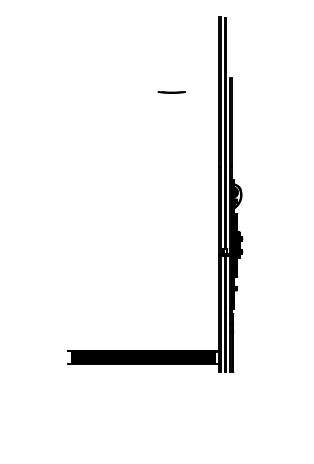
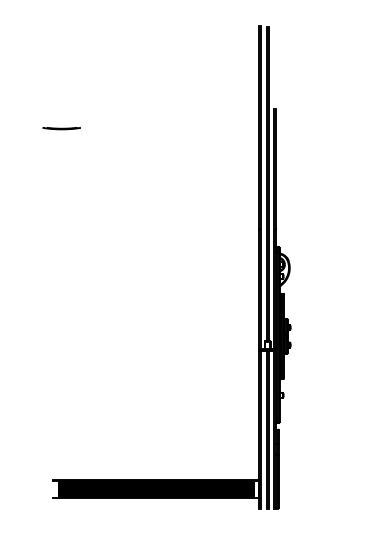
line: (171, 92) -> (61, 128), moved

